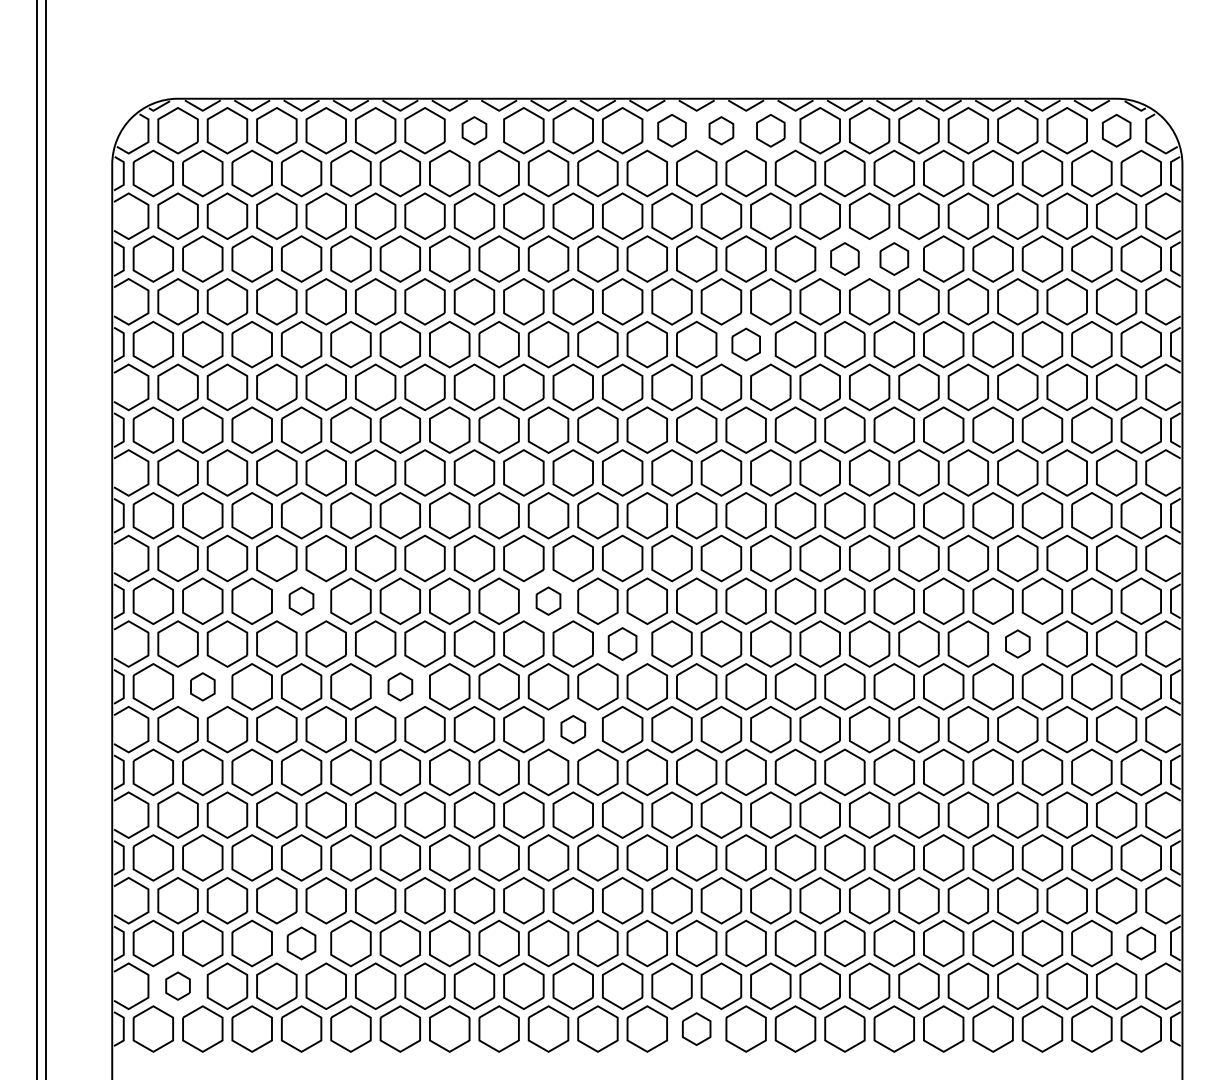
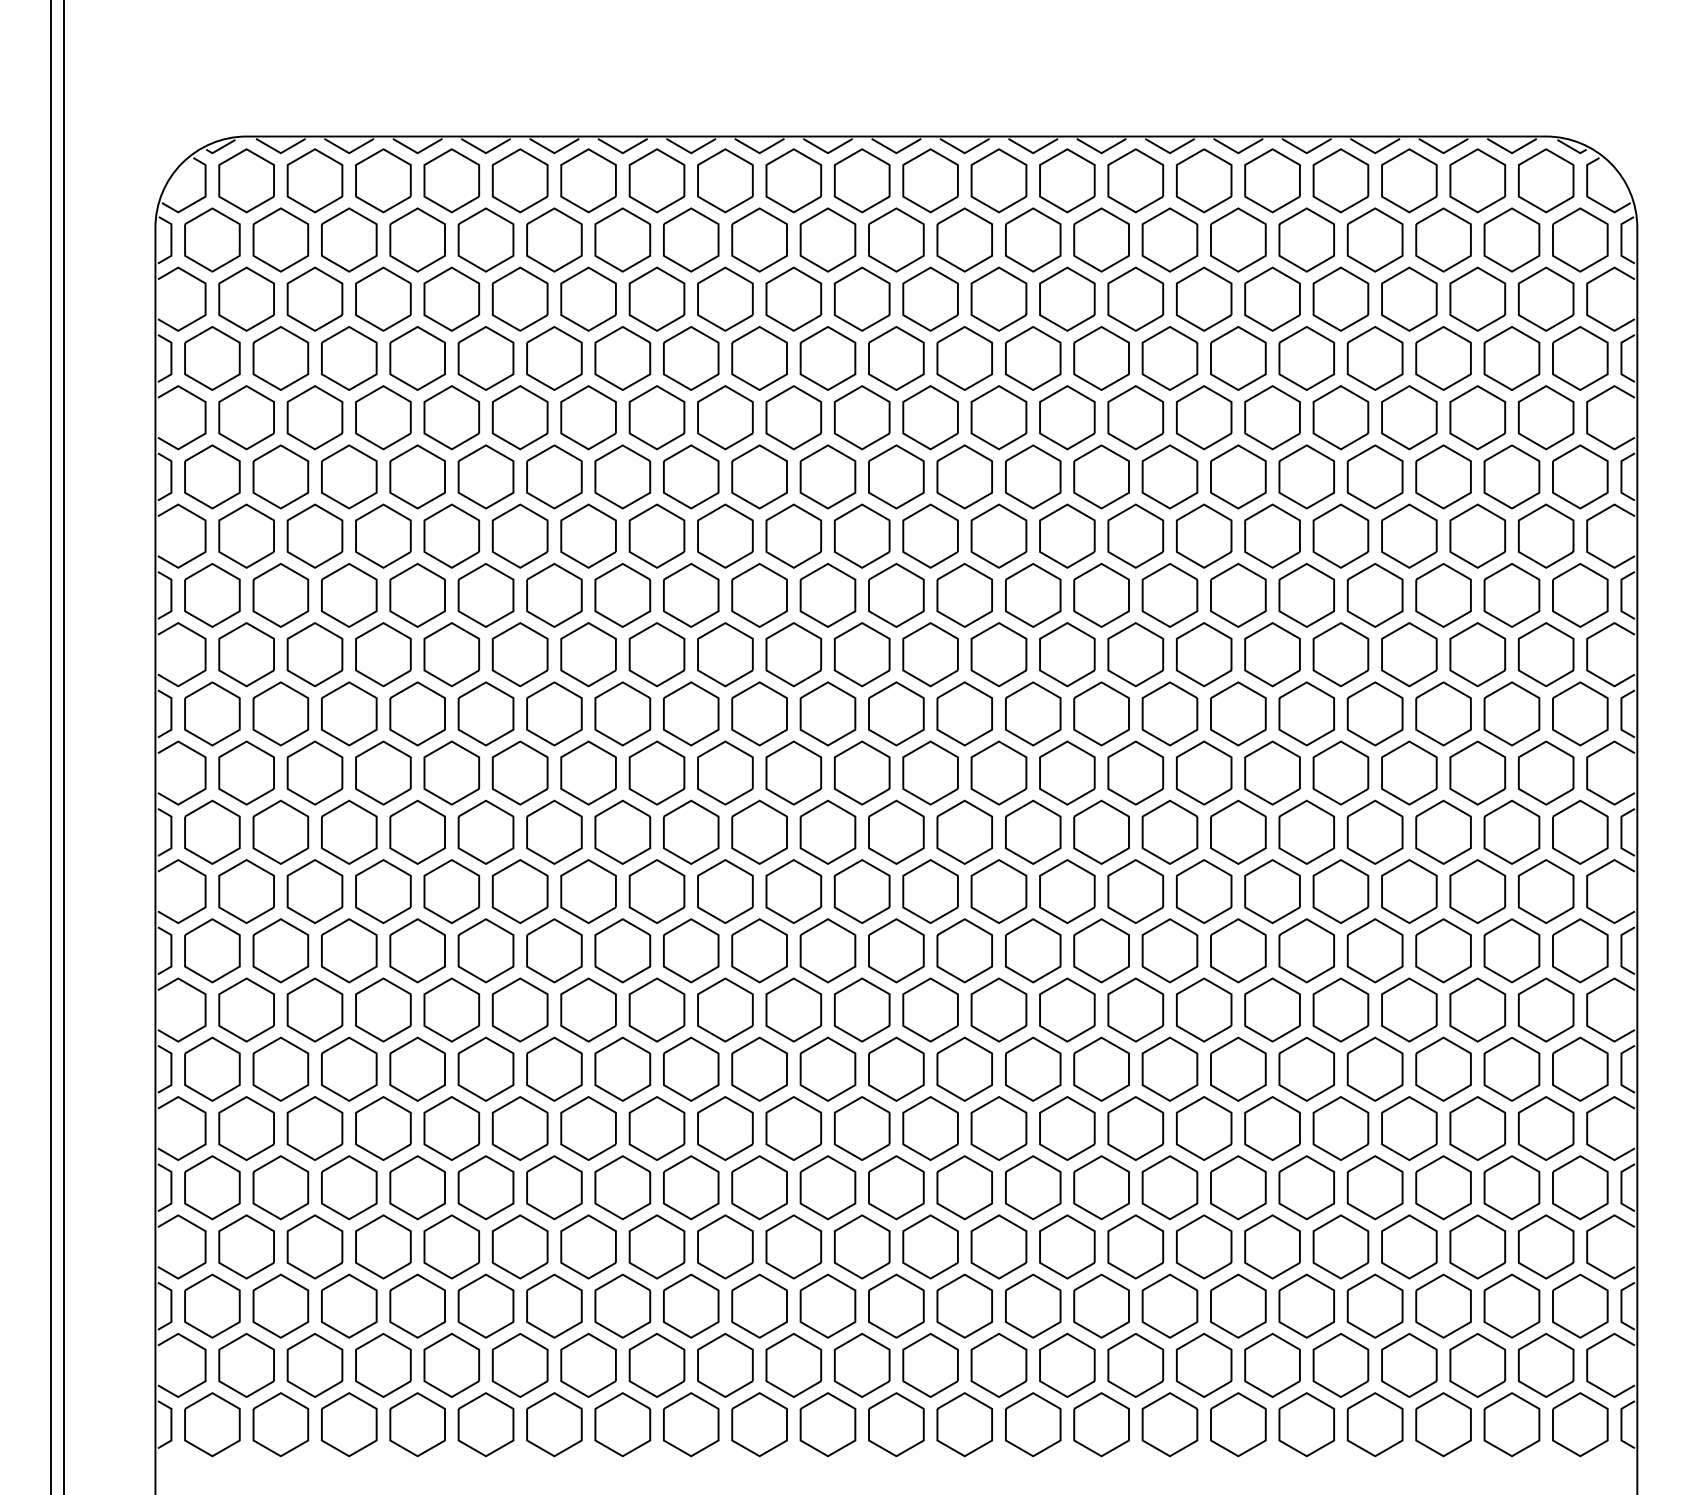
part: (474, 130) -> (656, 180), size x1.67
part: (671, 130) -> (930, 180), size x1.43
part: (721, 130) -> (998, 180), size x1.67
part: (770, 130) -> (1067, 180), size x1.43
part: (1116, 130) -> (1546, 180), size x1.43
part: (844, 259) -> (1169, 358), size x1.43
part: (894, 259) -> (1238, 358), size x1.43
part: (746, 344) -> (1033, 476), size x1.43
part: (301, 600) -> (417, 831), size x1.67
part: (548, 600) -> (759, 831), size x1.67
part: (622, 643) -> (861, 891), size x1.43
part: (1017, 643) -> (1409, 891), size x1.67
part: (202, 686) -> (280, 950), size x1.67
part: (400, 686) -> (554, 950), size x1.67
part: (573, 729) -> (793, 1009), size x1.67
part: (301, 942) -> (417, 1305), size x1.43
part: (1141, 942) -> (1580, 1305), size x1.43
part: (177, 985) -> (246, 1364), size x1.67
part: (696, 1028) -> (964, 1424), size x1.43

